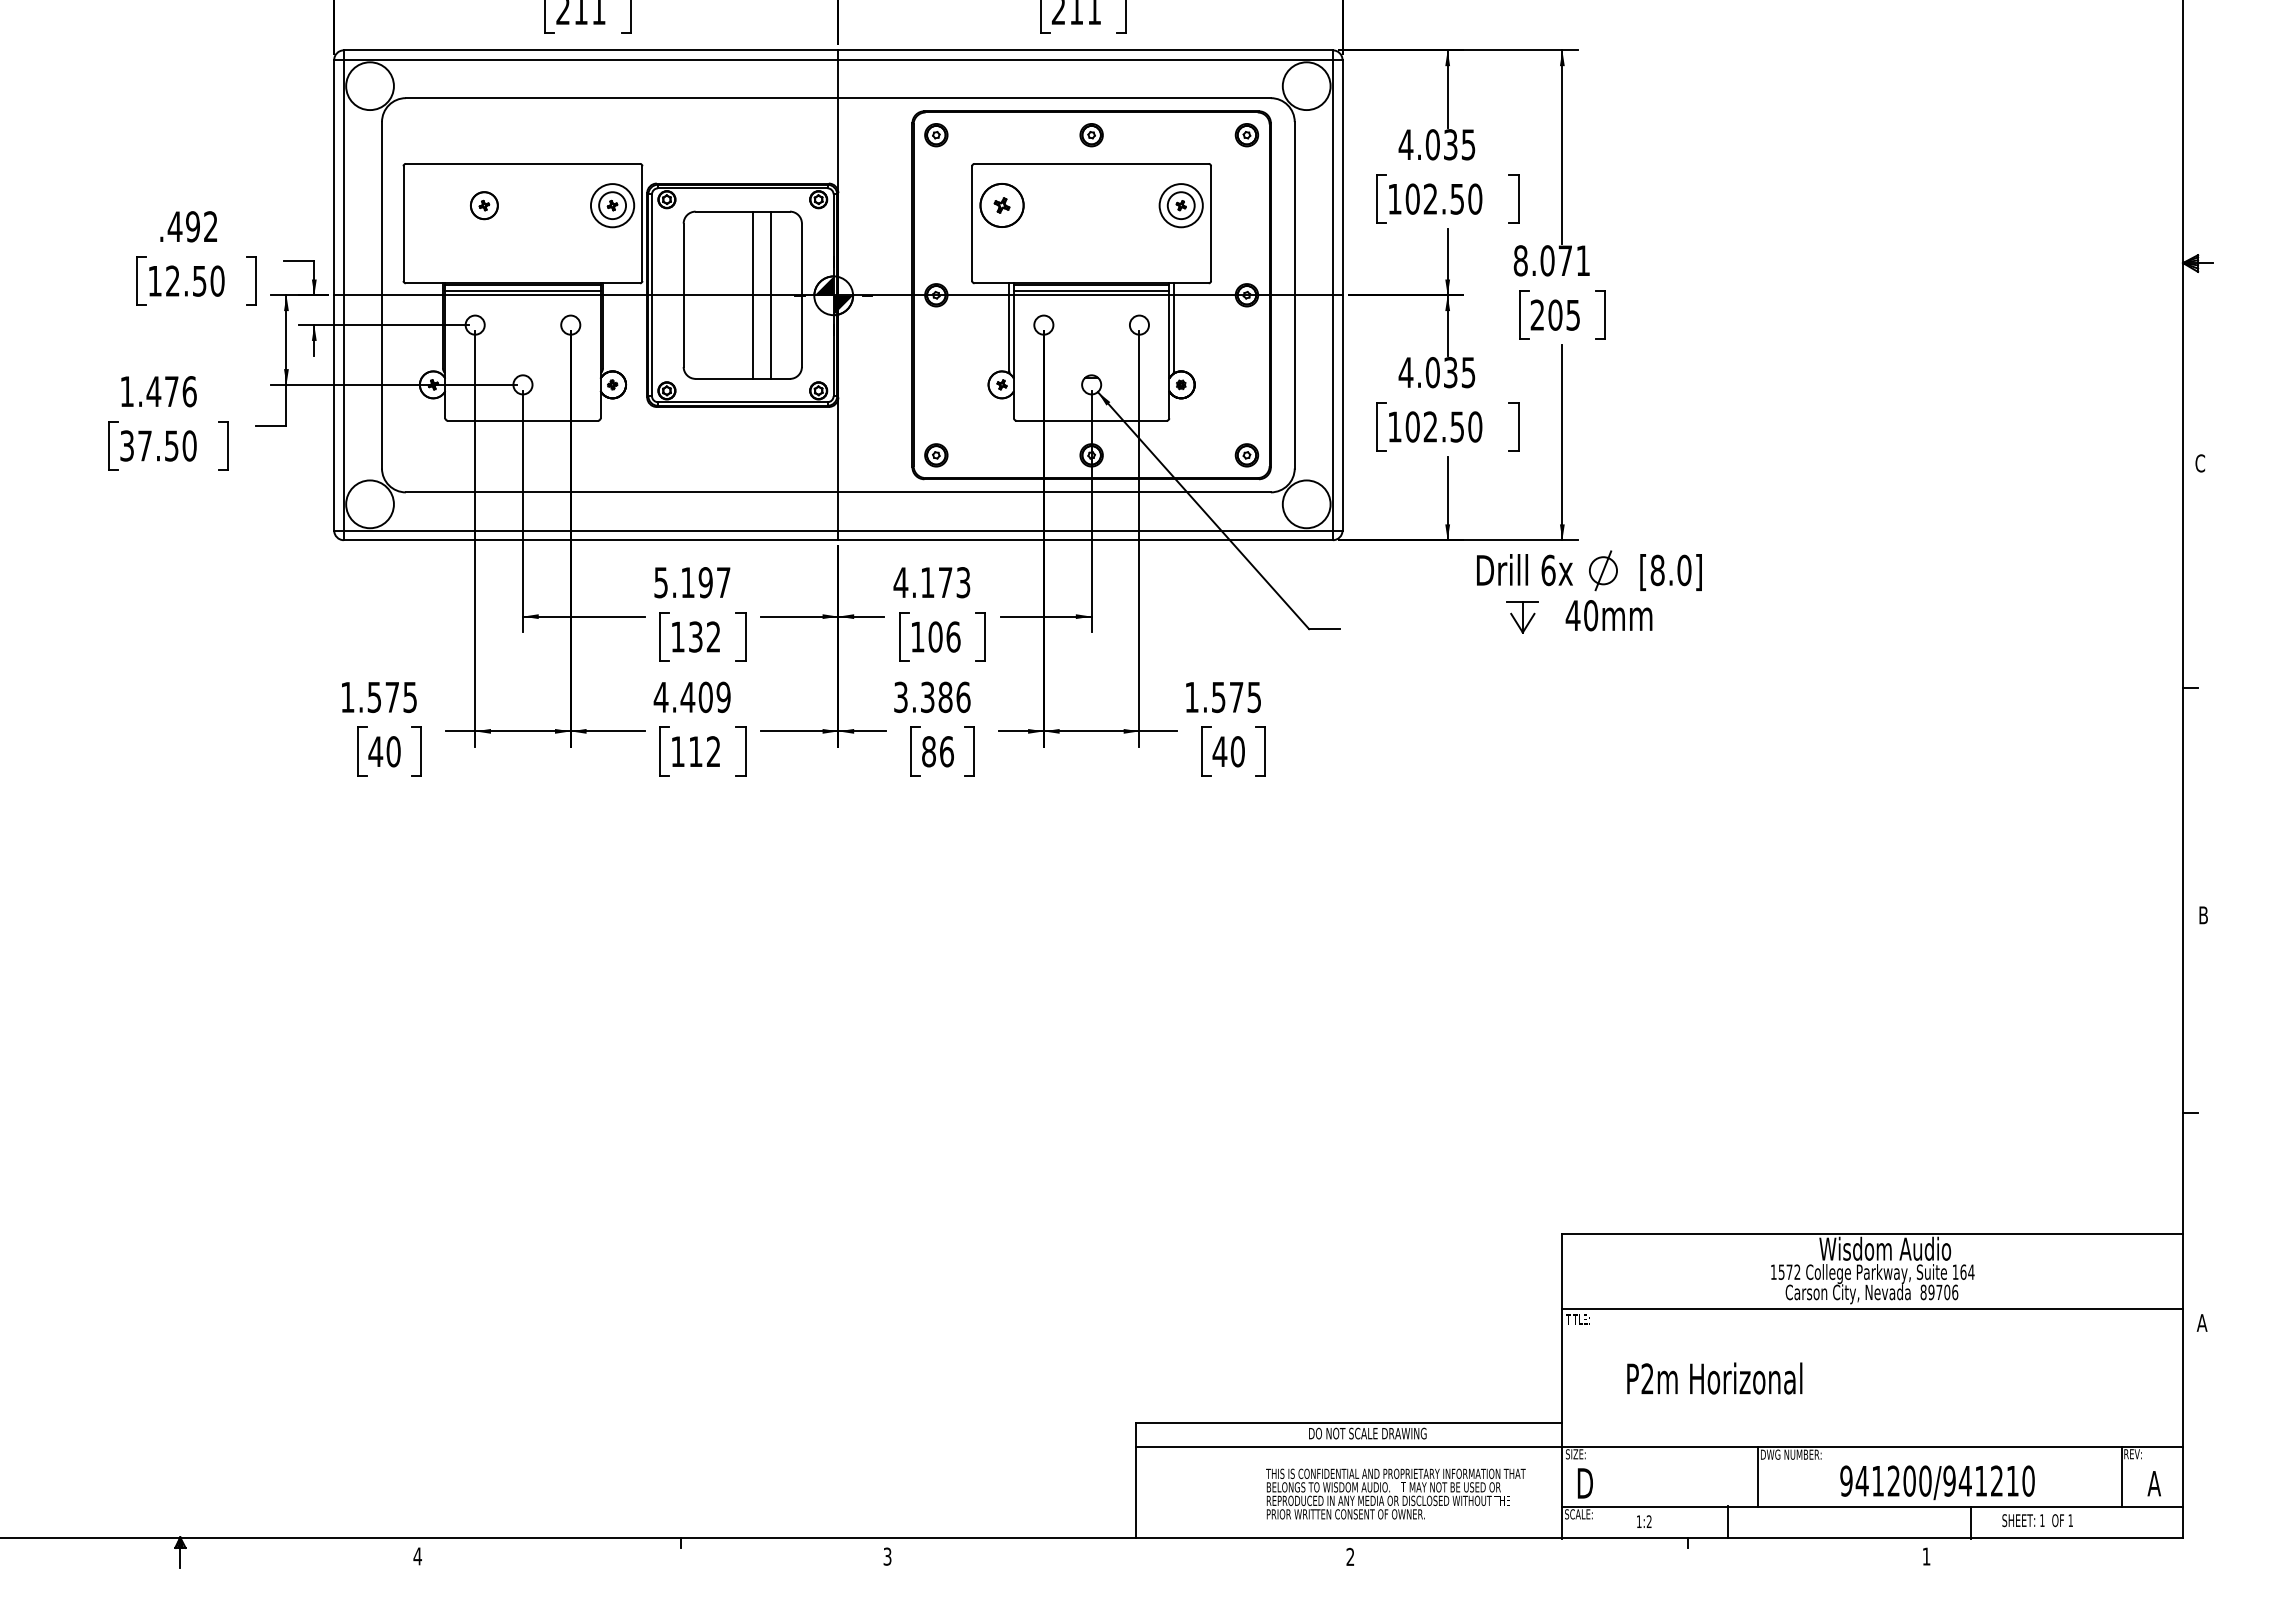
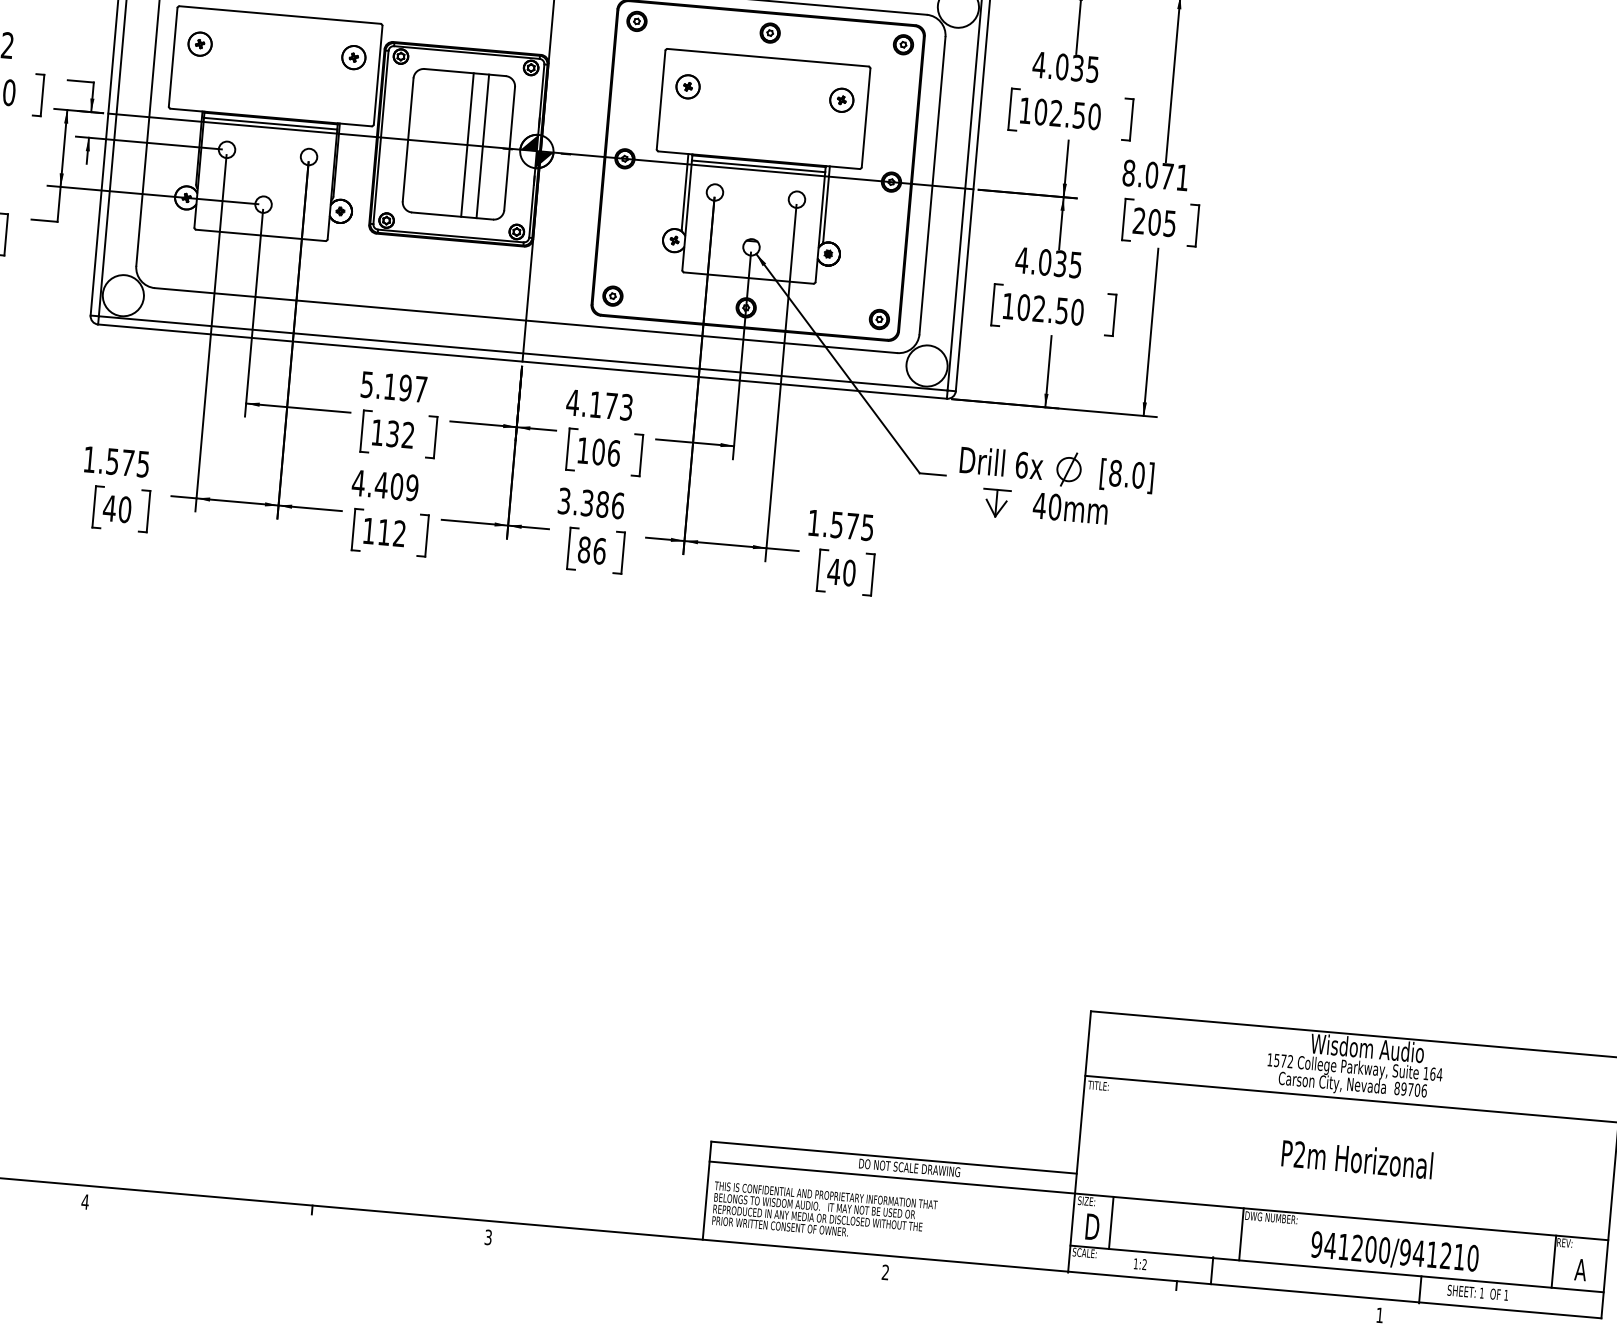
part: (484, 205) -> (200, 44), moved
circle: (612, 205) -> (353, 57), size x0.62
part: (1001, 205) -> (687, 86), size x0.62
circle: (1180, 205) -> (841, 100), size x0.62
part: (1589, 591) -> (1055, 486), moved
text: (1714, 1378) -> (1357, 1159), moved
line: (1606, 1476) -> (1111, 1222), added
text: (1395, 1493) -> (824, 1212), moved

